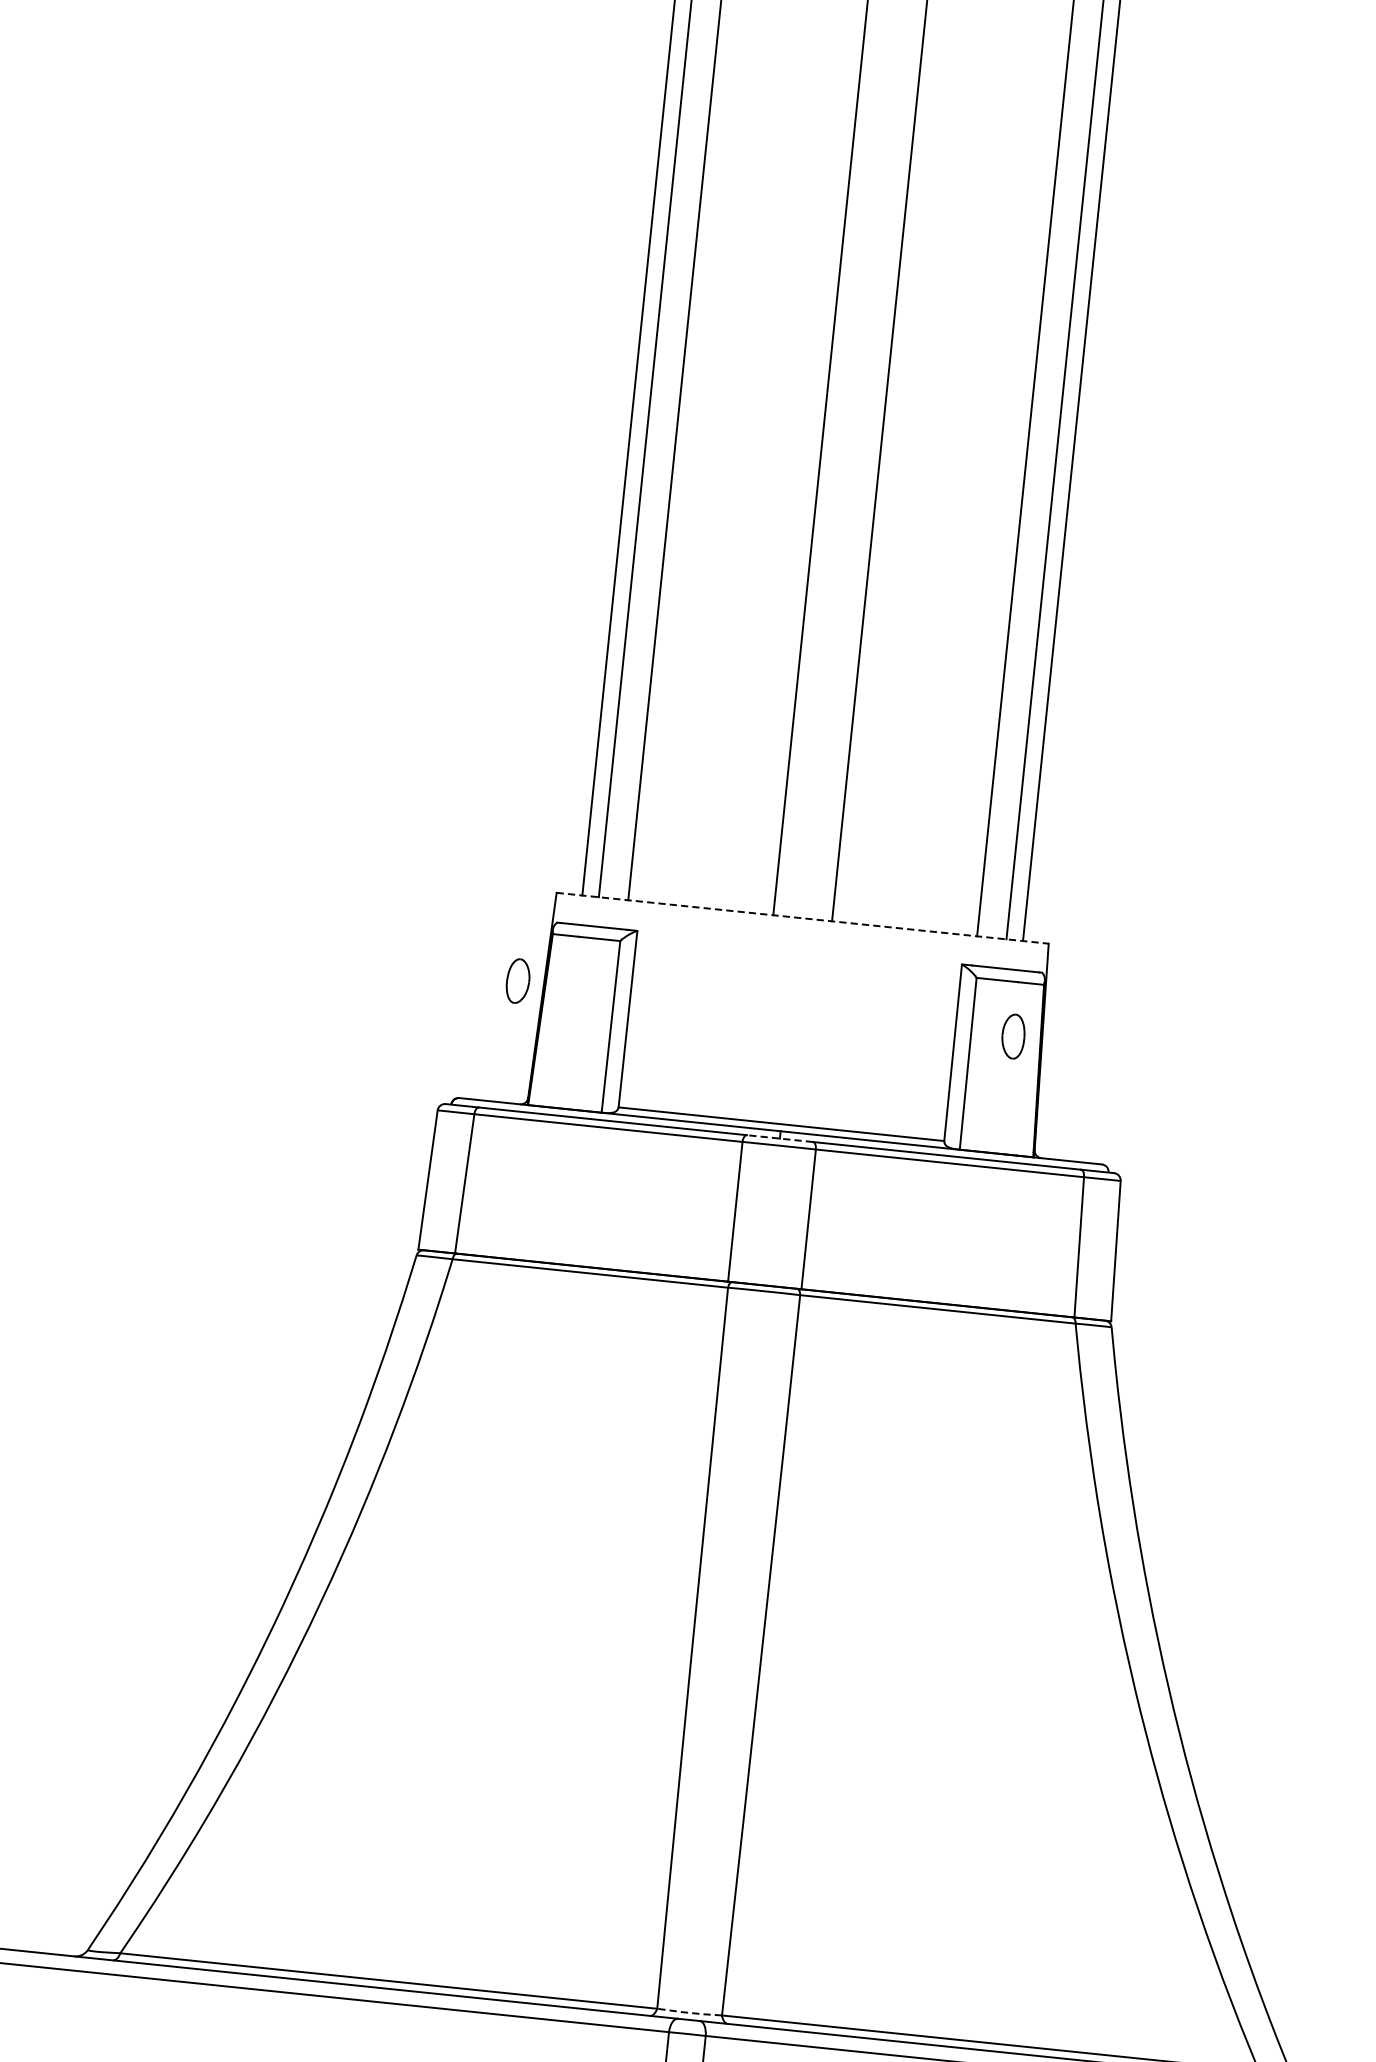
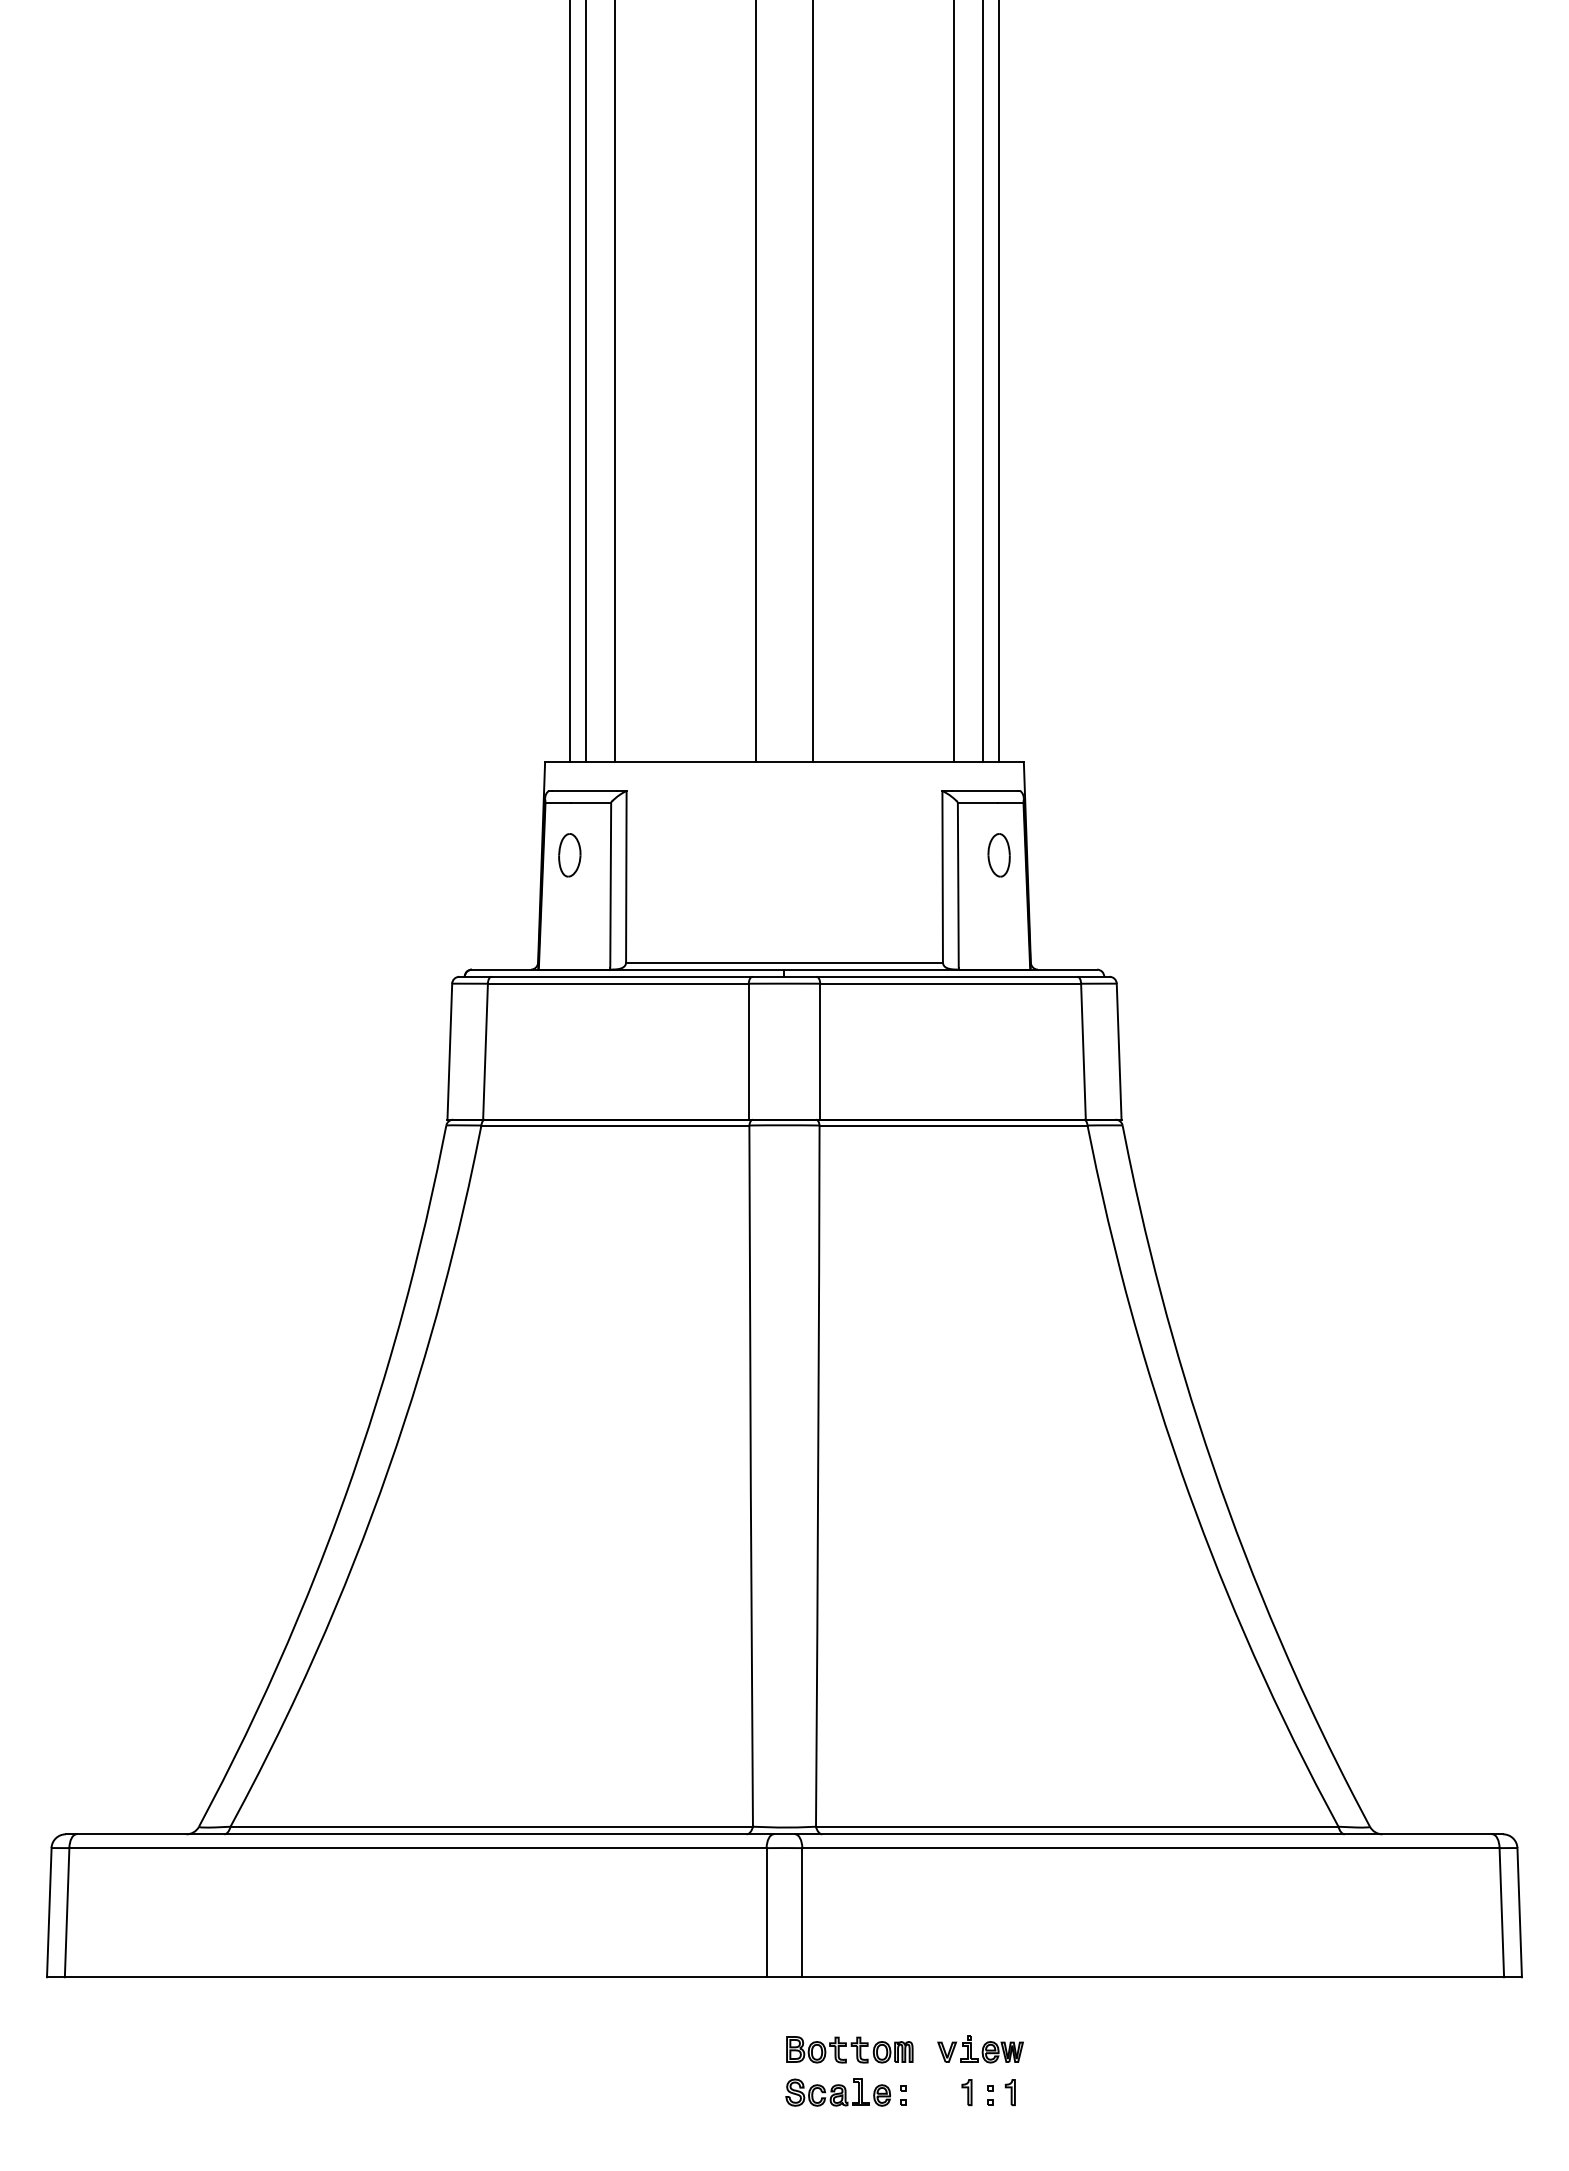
line: (802, 918) -> (784, 762), dashed -> solid
part: (517, 981) -> (569, 855), moved
line: (779, 1138) -> (784, 976), dashed -> solid
line: (688, 2012) -> (783, 1827), dashed -> solid

